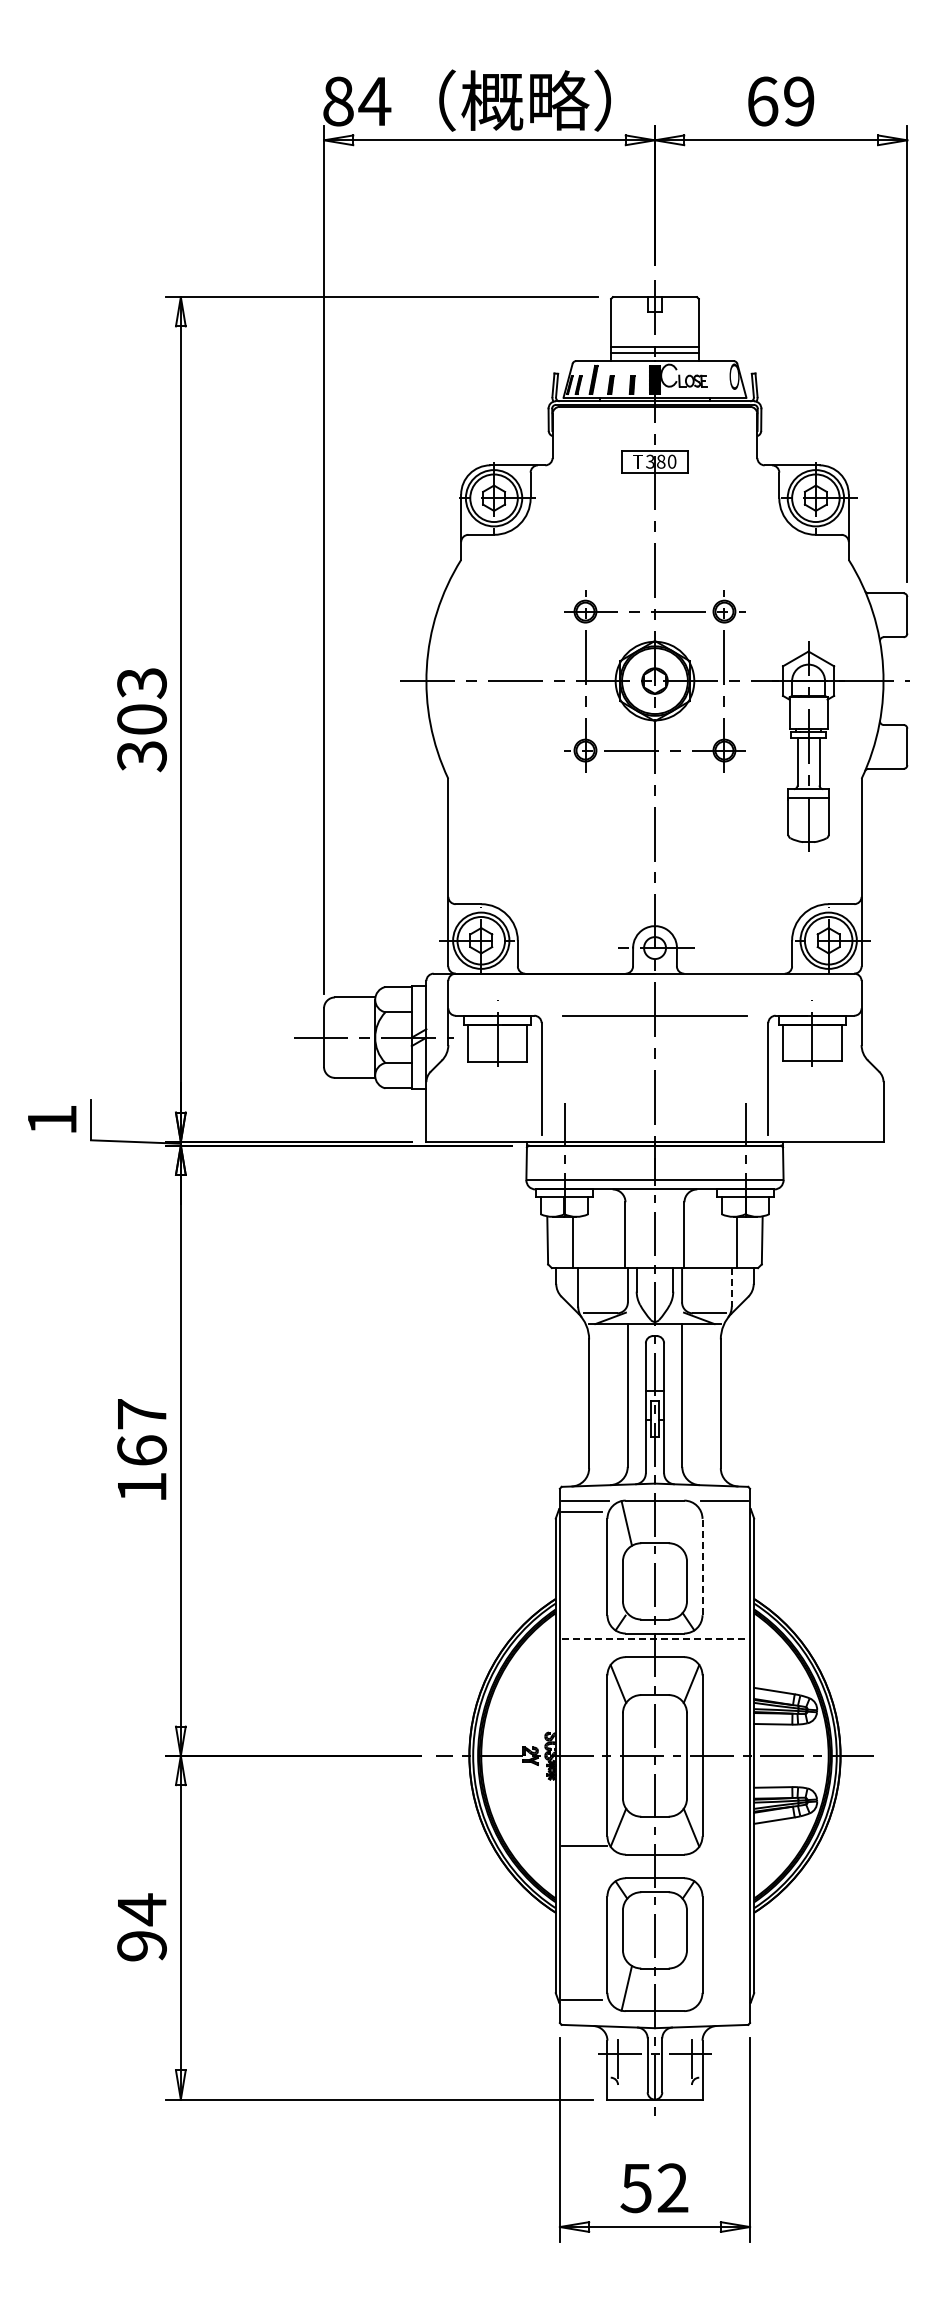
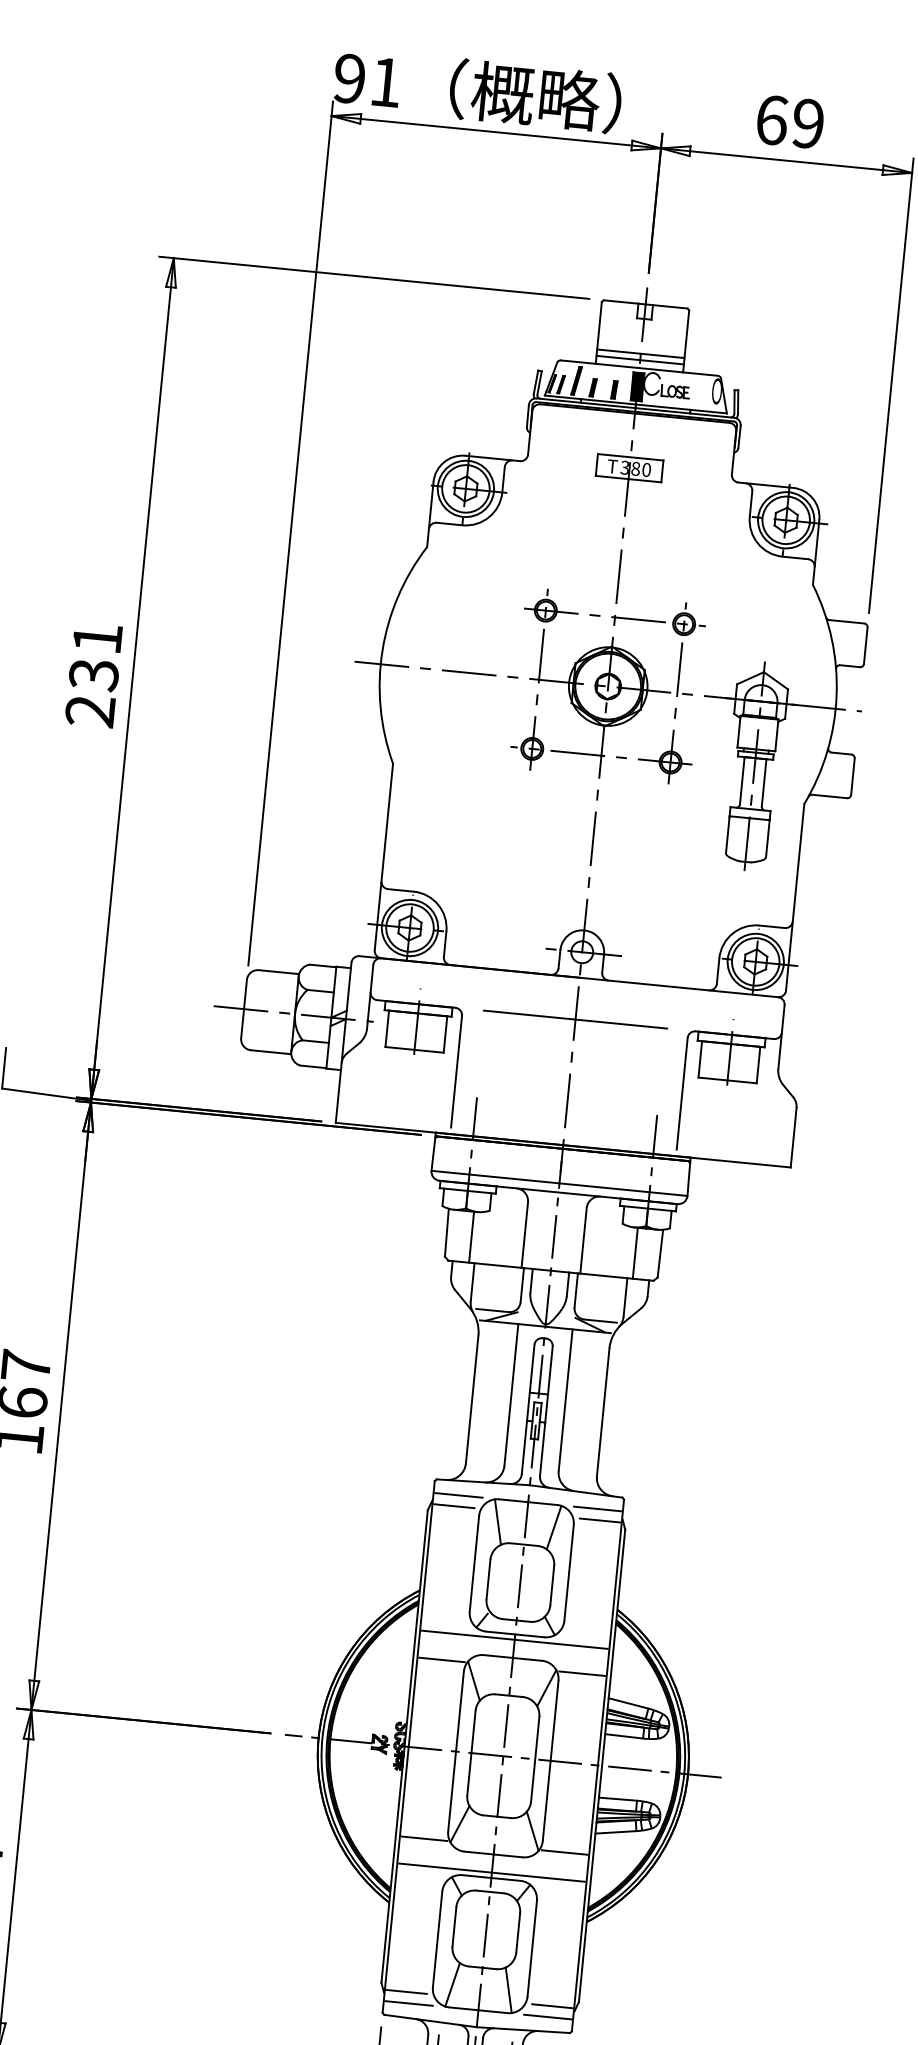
text: (357, 101) -> (368, 80), 84 -> 91
text: (141, 720) -> (93, 675), 303 -> 231
line: (731, 1287) -> (625, 1297), dashed -> solid
line: (727, 1511) -> (599, 1520), added
line: (683, 1523) -> (554, 1527), added
line: (702, 1566) -> (569, 1572), dashed -> solid
line: (655, 1638) -> (515, 1639), dashed -> solid
line: (584, 1666) -> (441, 1660), added
line: (725, 1666) -> (582, 1674), added
line: (725, 1845) -> (564, 1852), added
line: (654, 1872) -> (491, 1872), added
line: (683, 1987) -> (509, 1989), added
line: (727, 1999) -> (551, 2005), added
line: (585, 2011) -> (409, 2003), added
line: (724, 2011) -> (547, 2017), added

